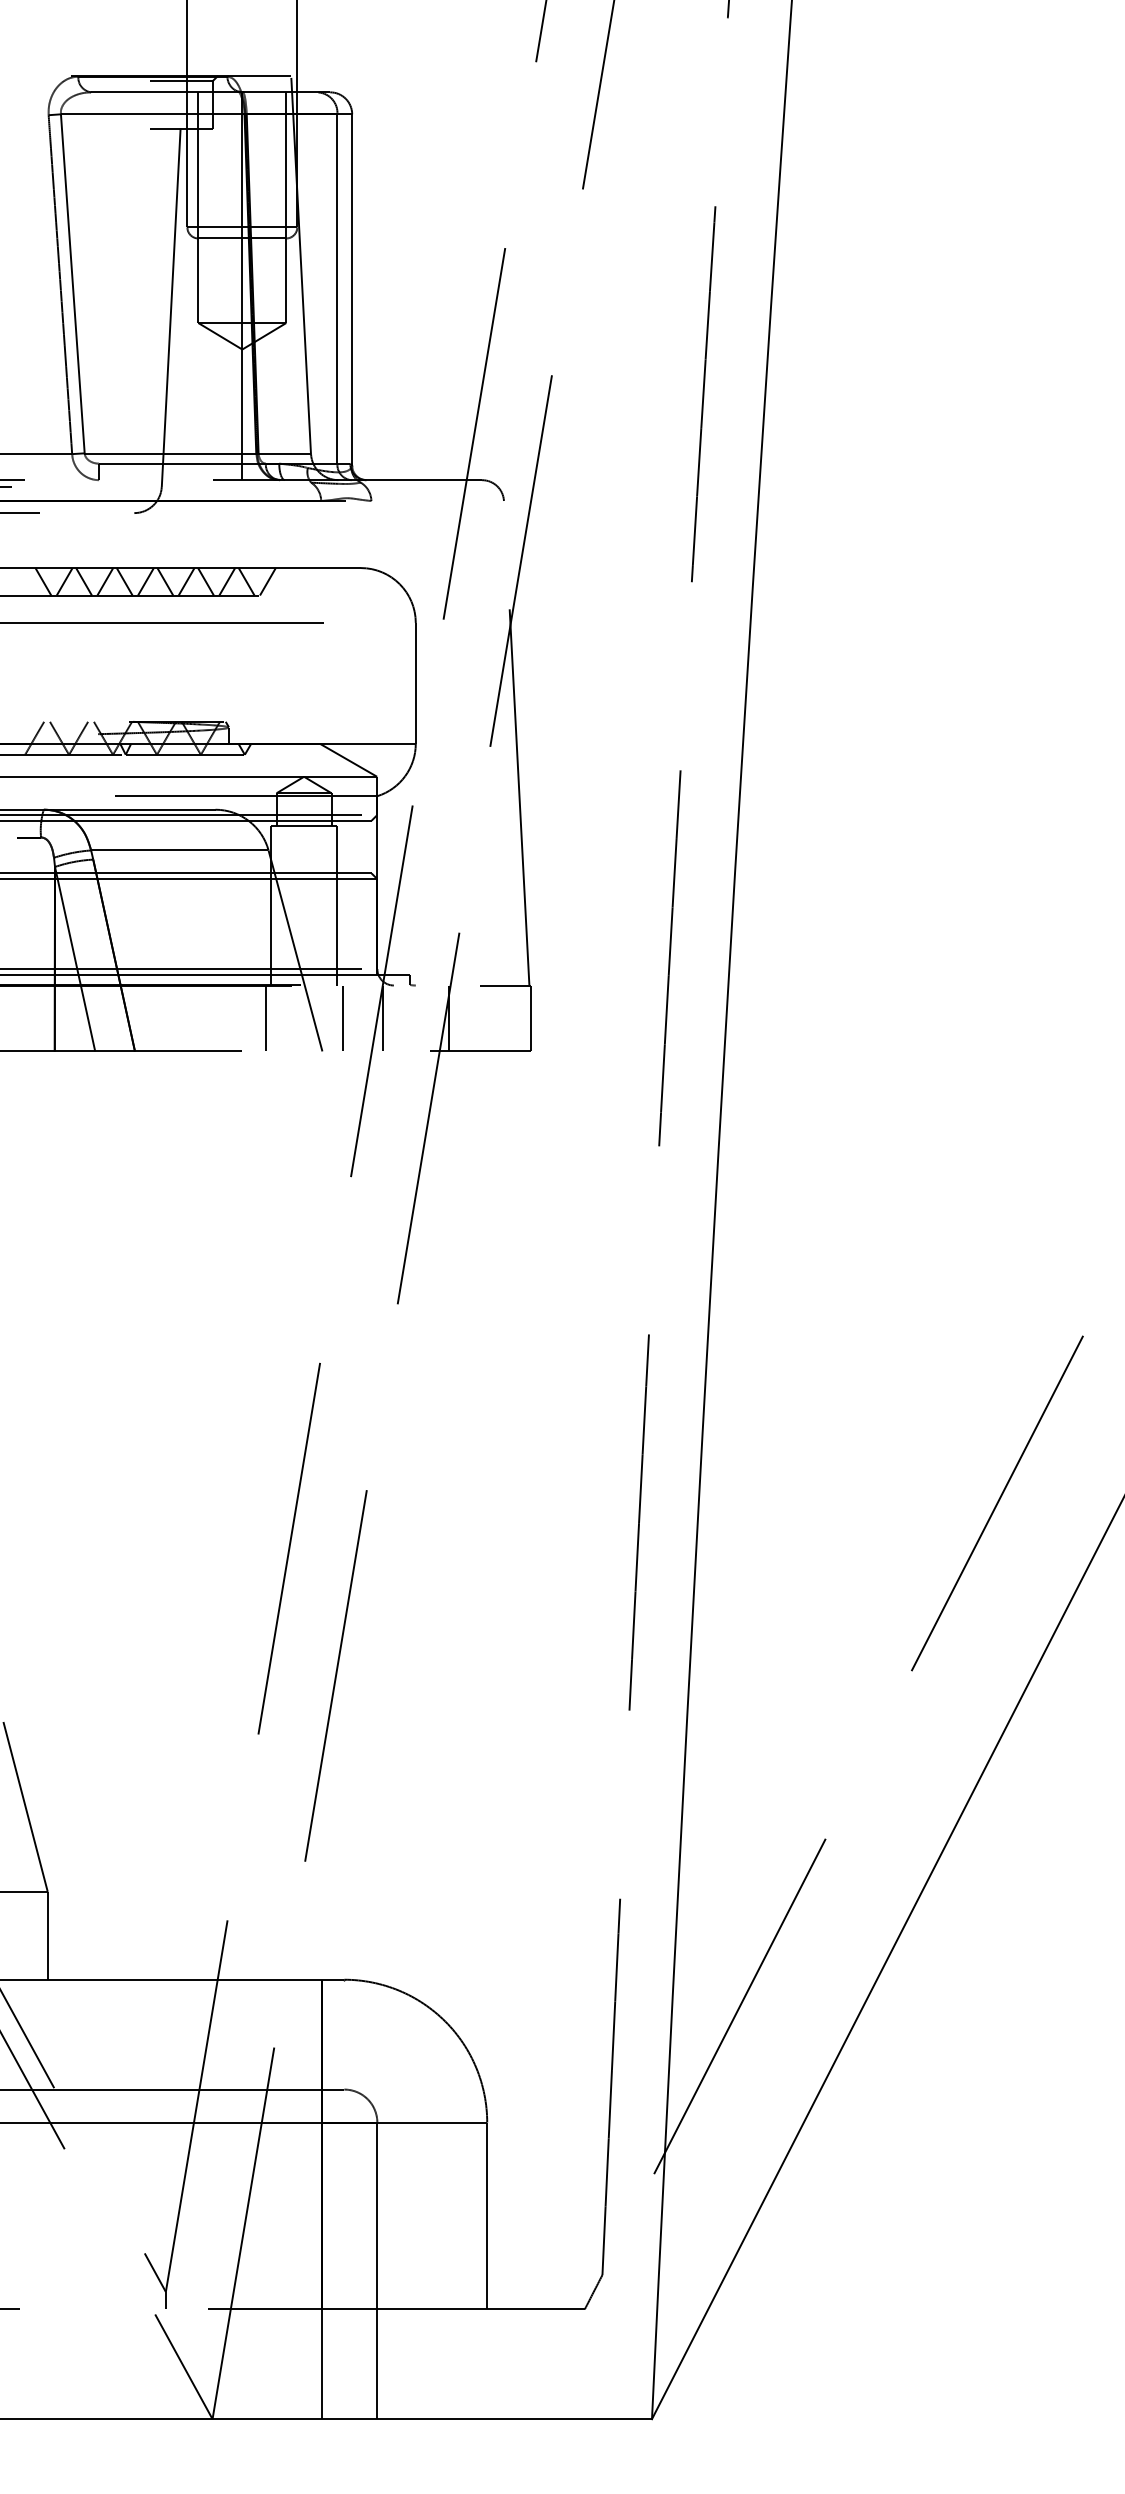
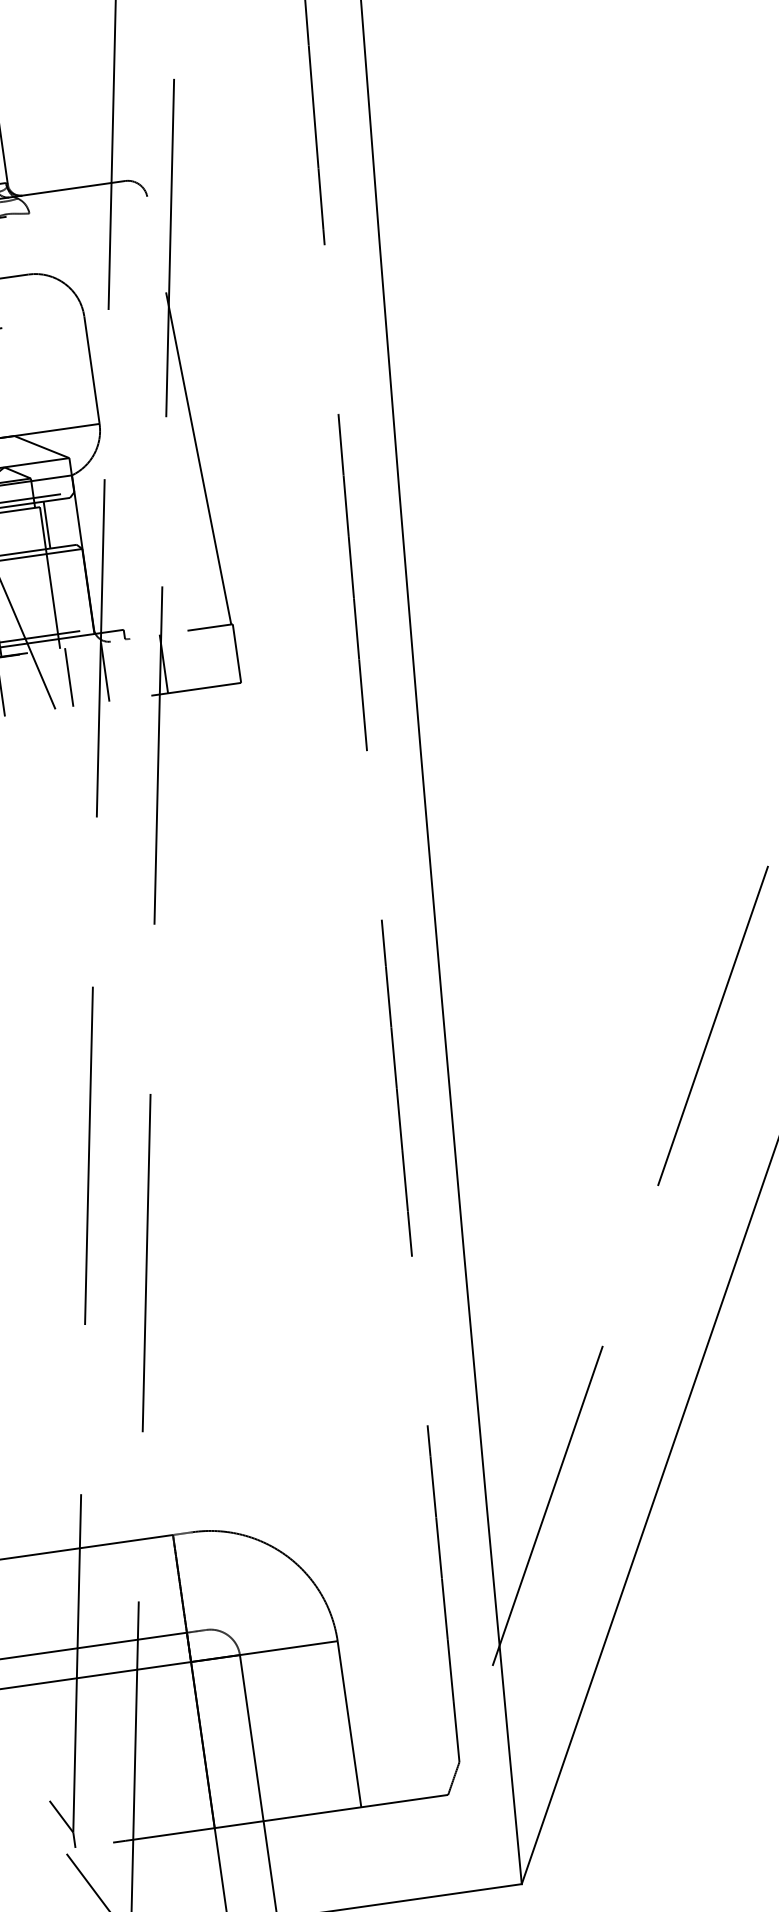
line: (341, 846) -> (46, 524), added

